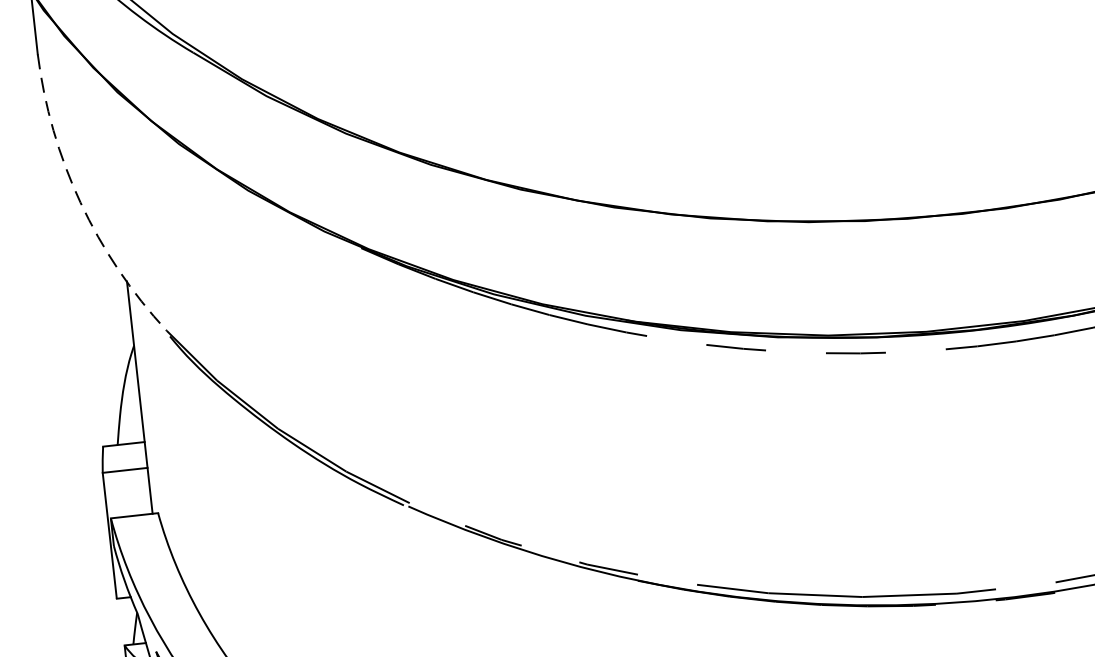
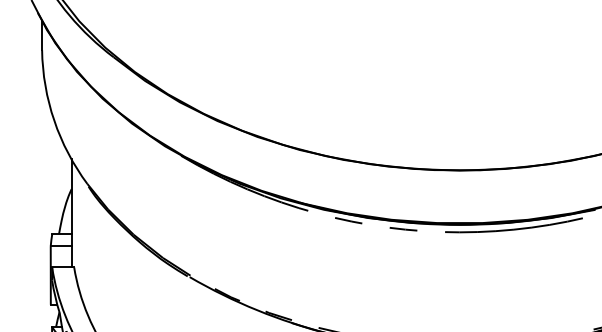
arc: (81, 202) -> (54, 120), dashed -> solid

